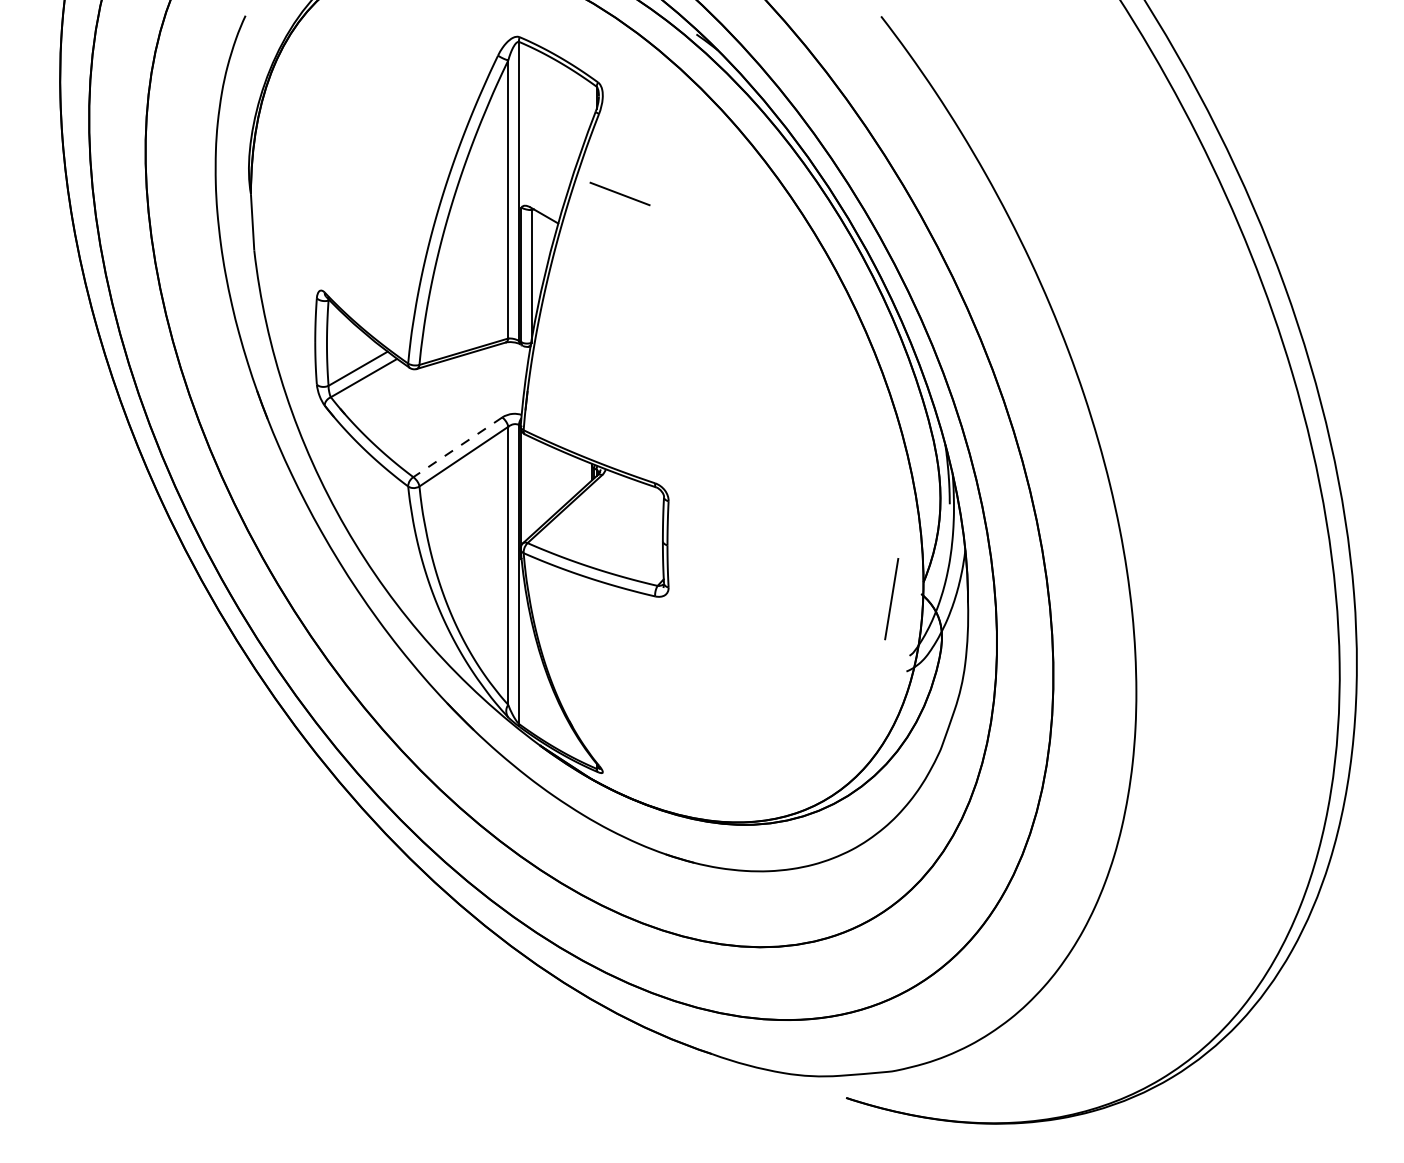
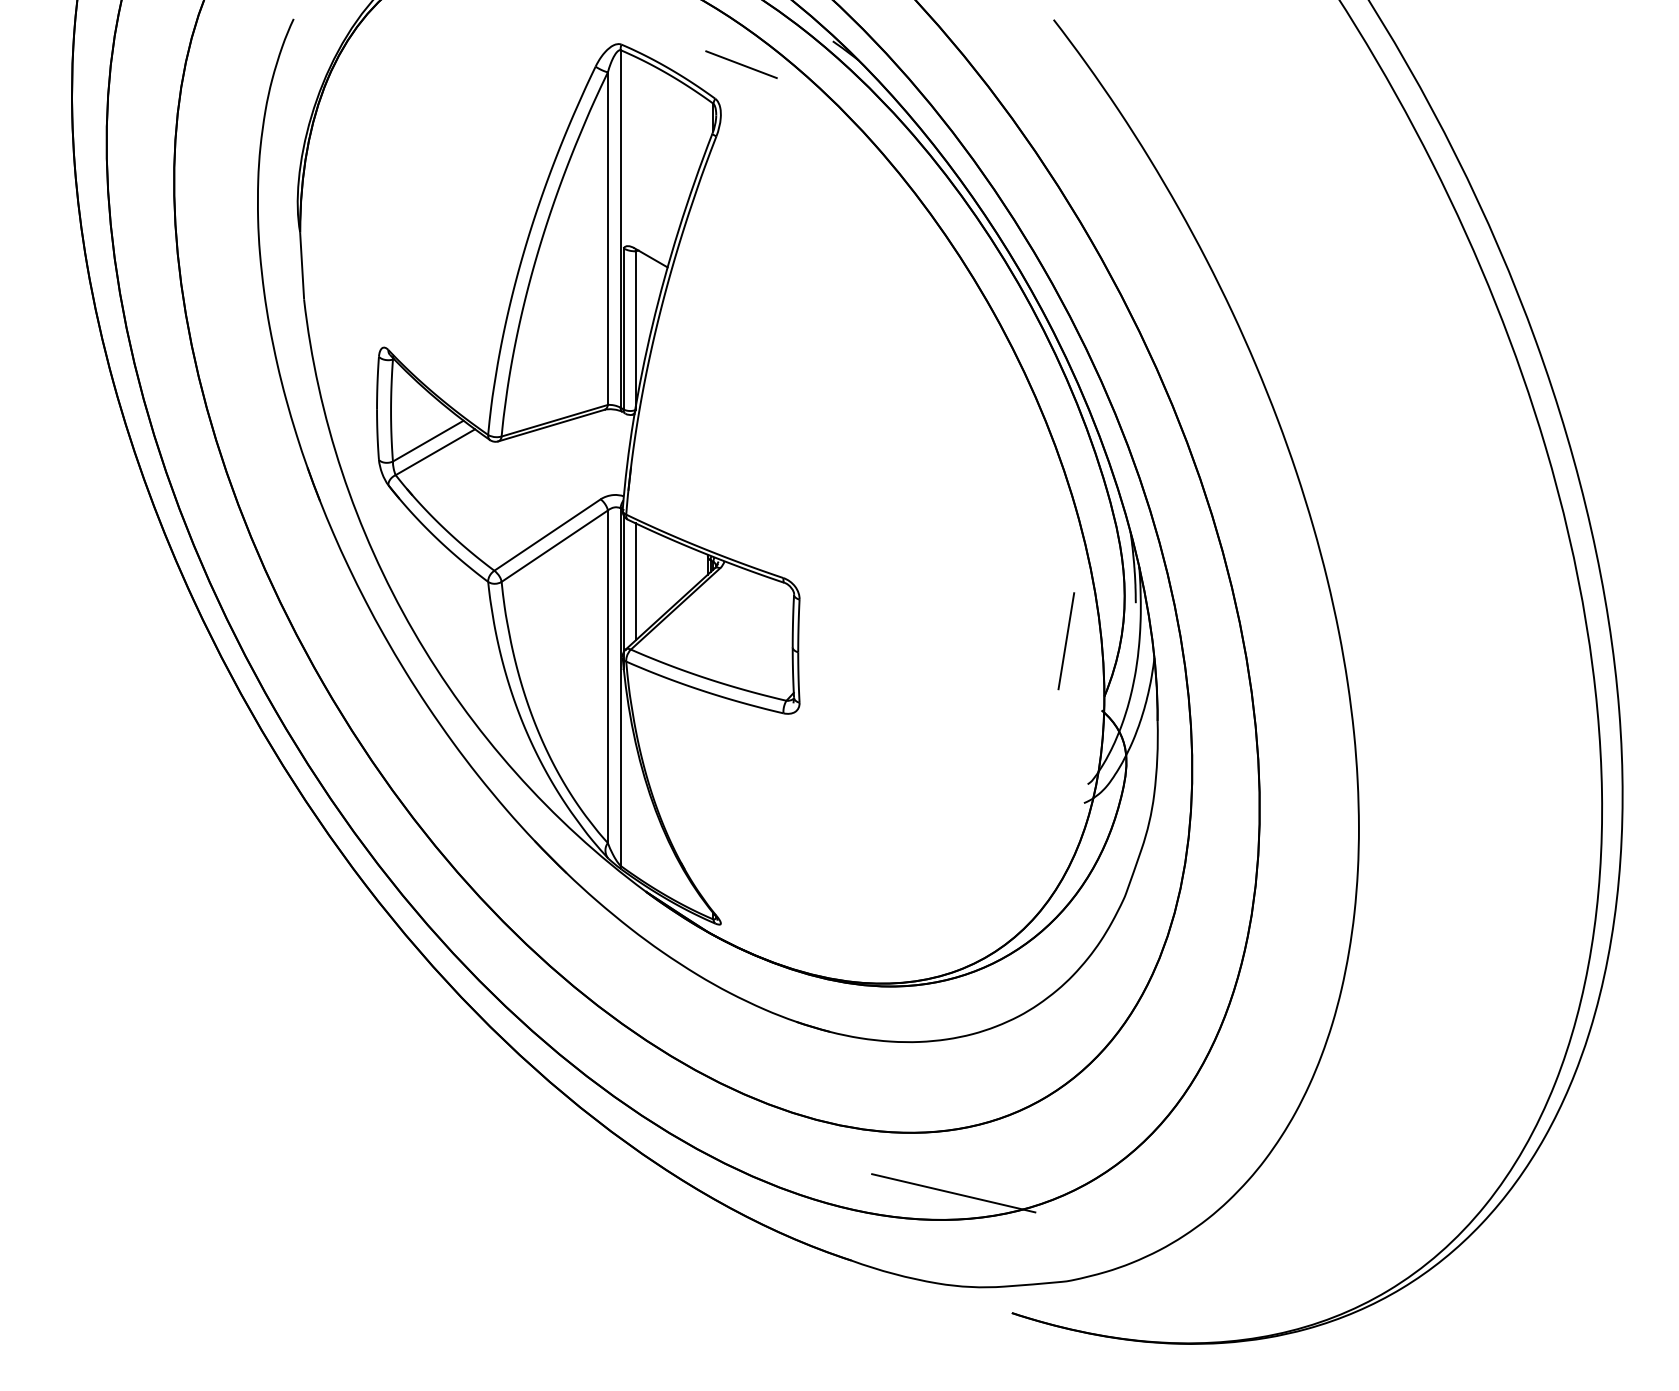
line: (619, 193) -> (740, 64), moved
line: (457, 447) -> (547, 535), dashed -> solid
line: (531, 486) -> (635, 581), added
line: (891, 599) -> (1066, 641), moved
line: (797, 997) -> (953, 1192), added

